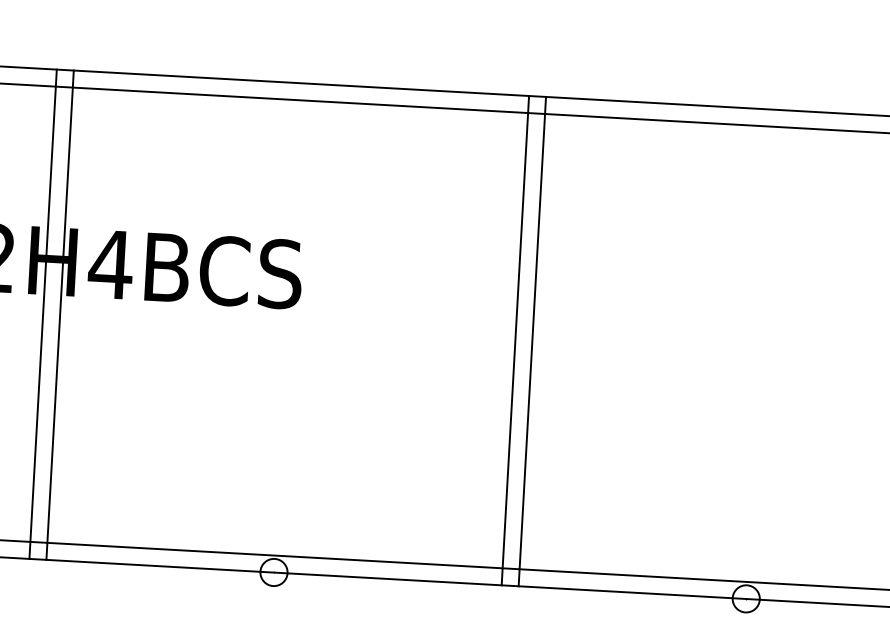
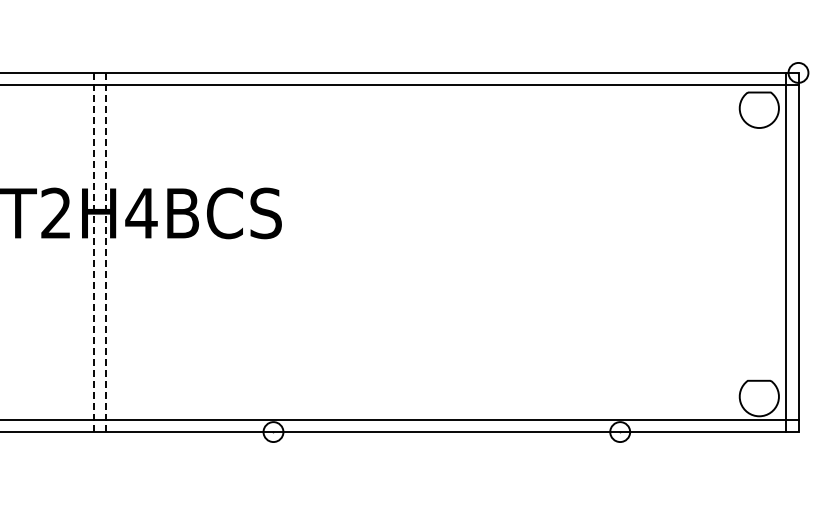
line: (42, 314) -> (93, 252), solid -> dashed
line: (60, 315) -> (106, 252), solid -> dashed
line: (515, 340) -> (440, 252), removed
line: (532, 341) -> (453, 252), removed

